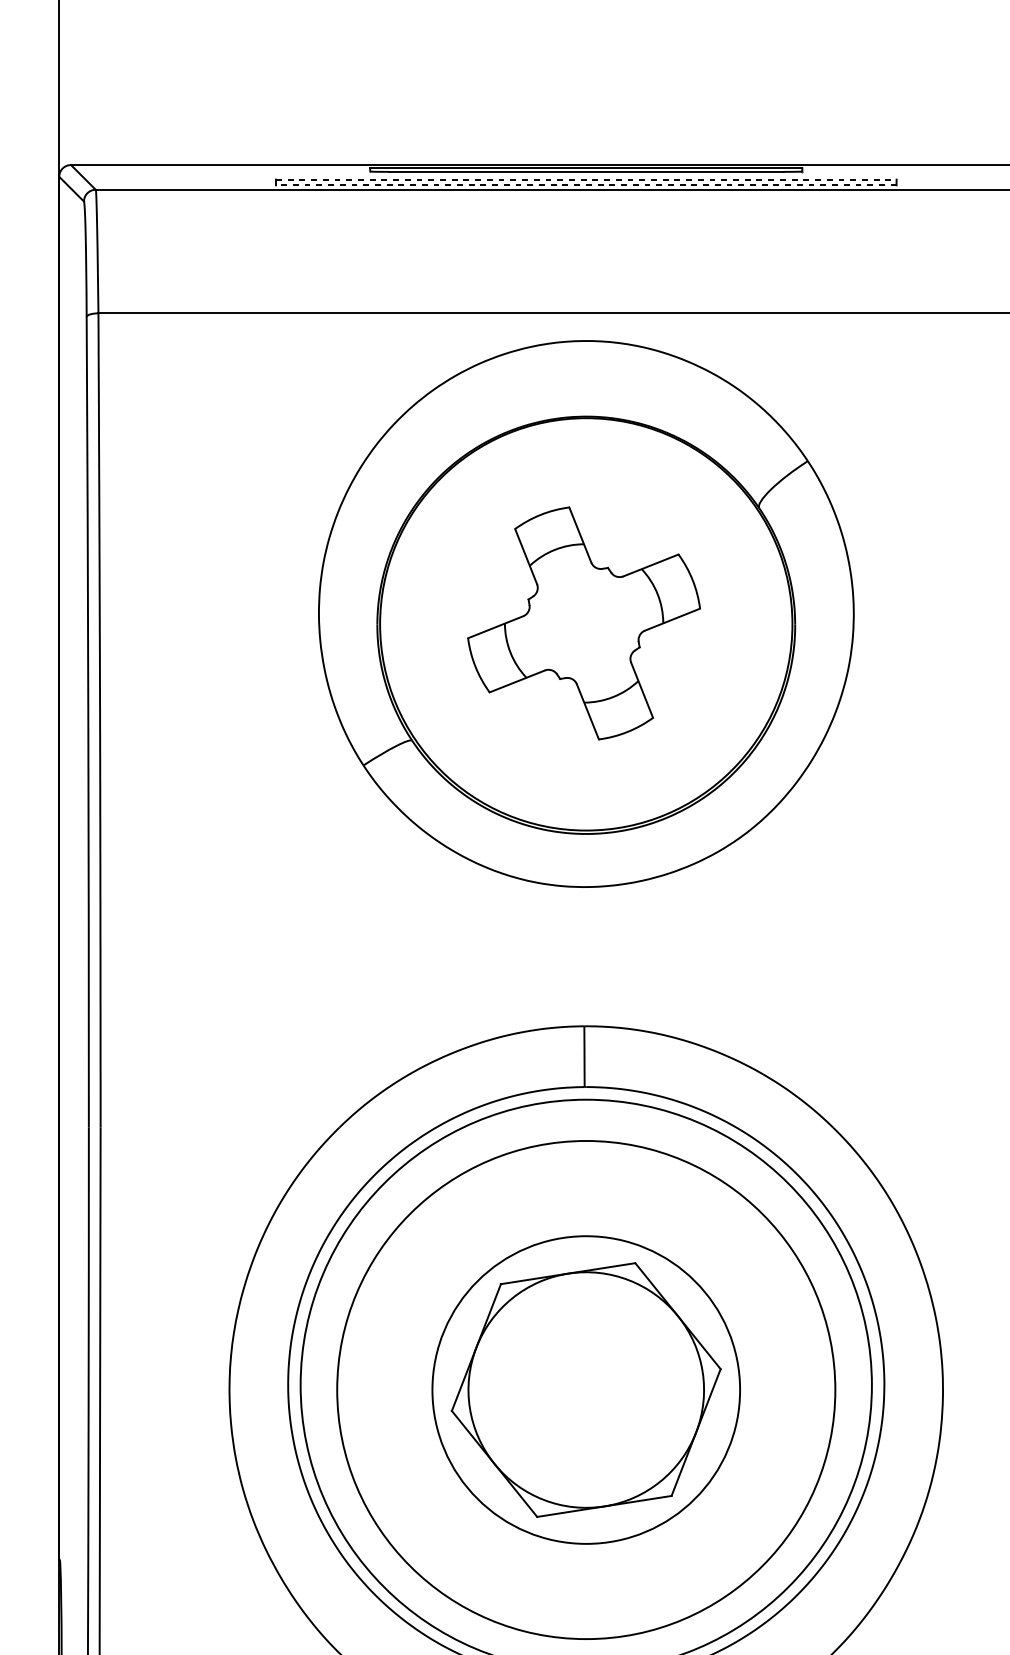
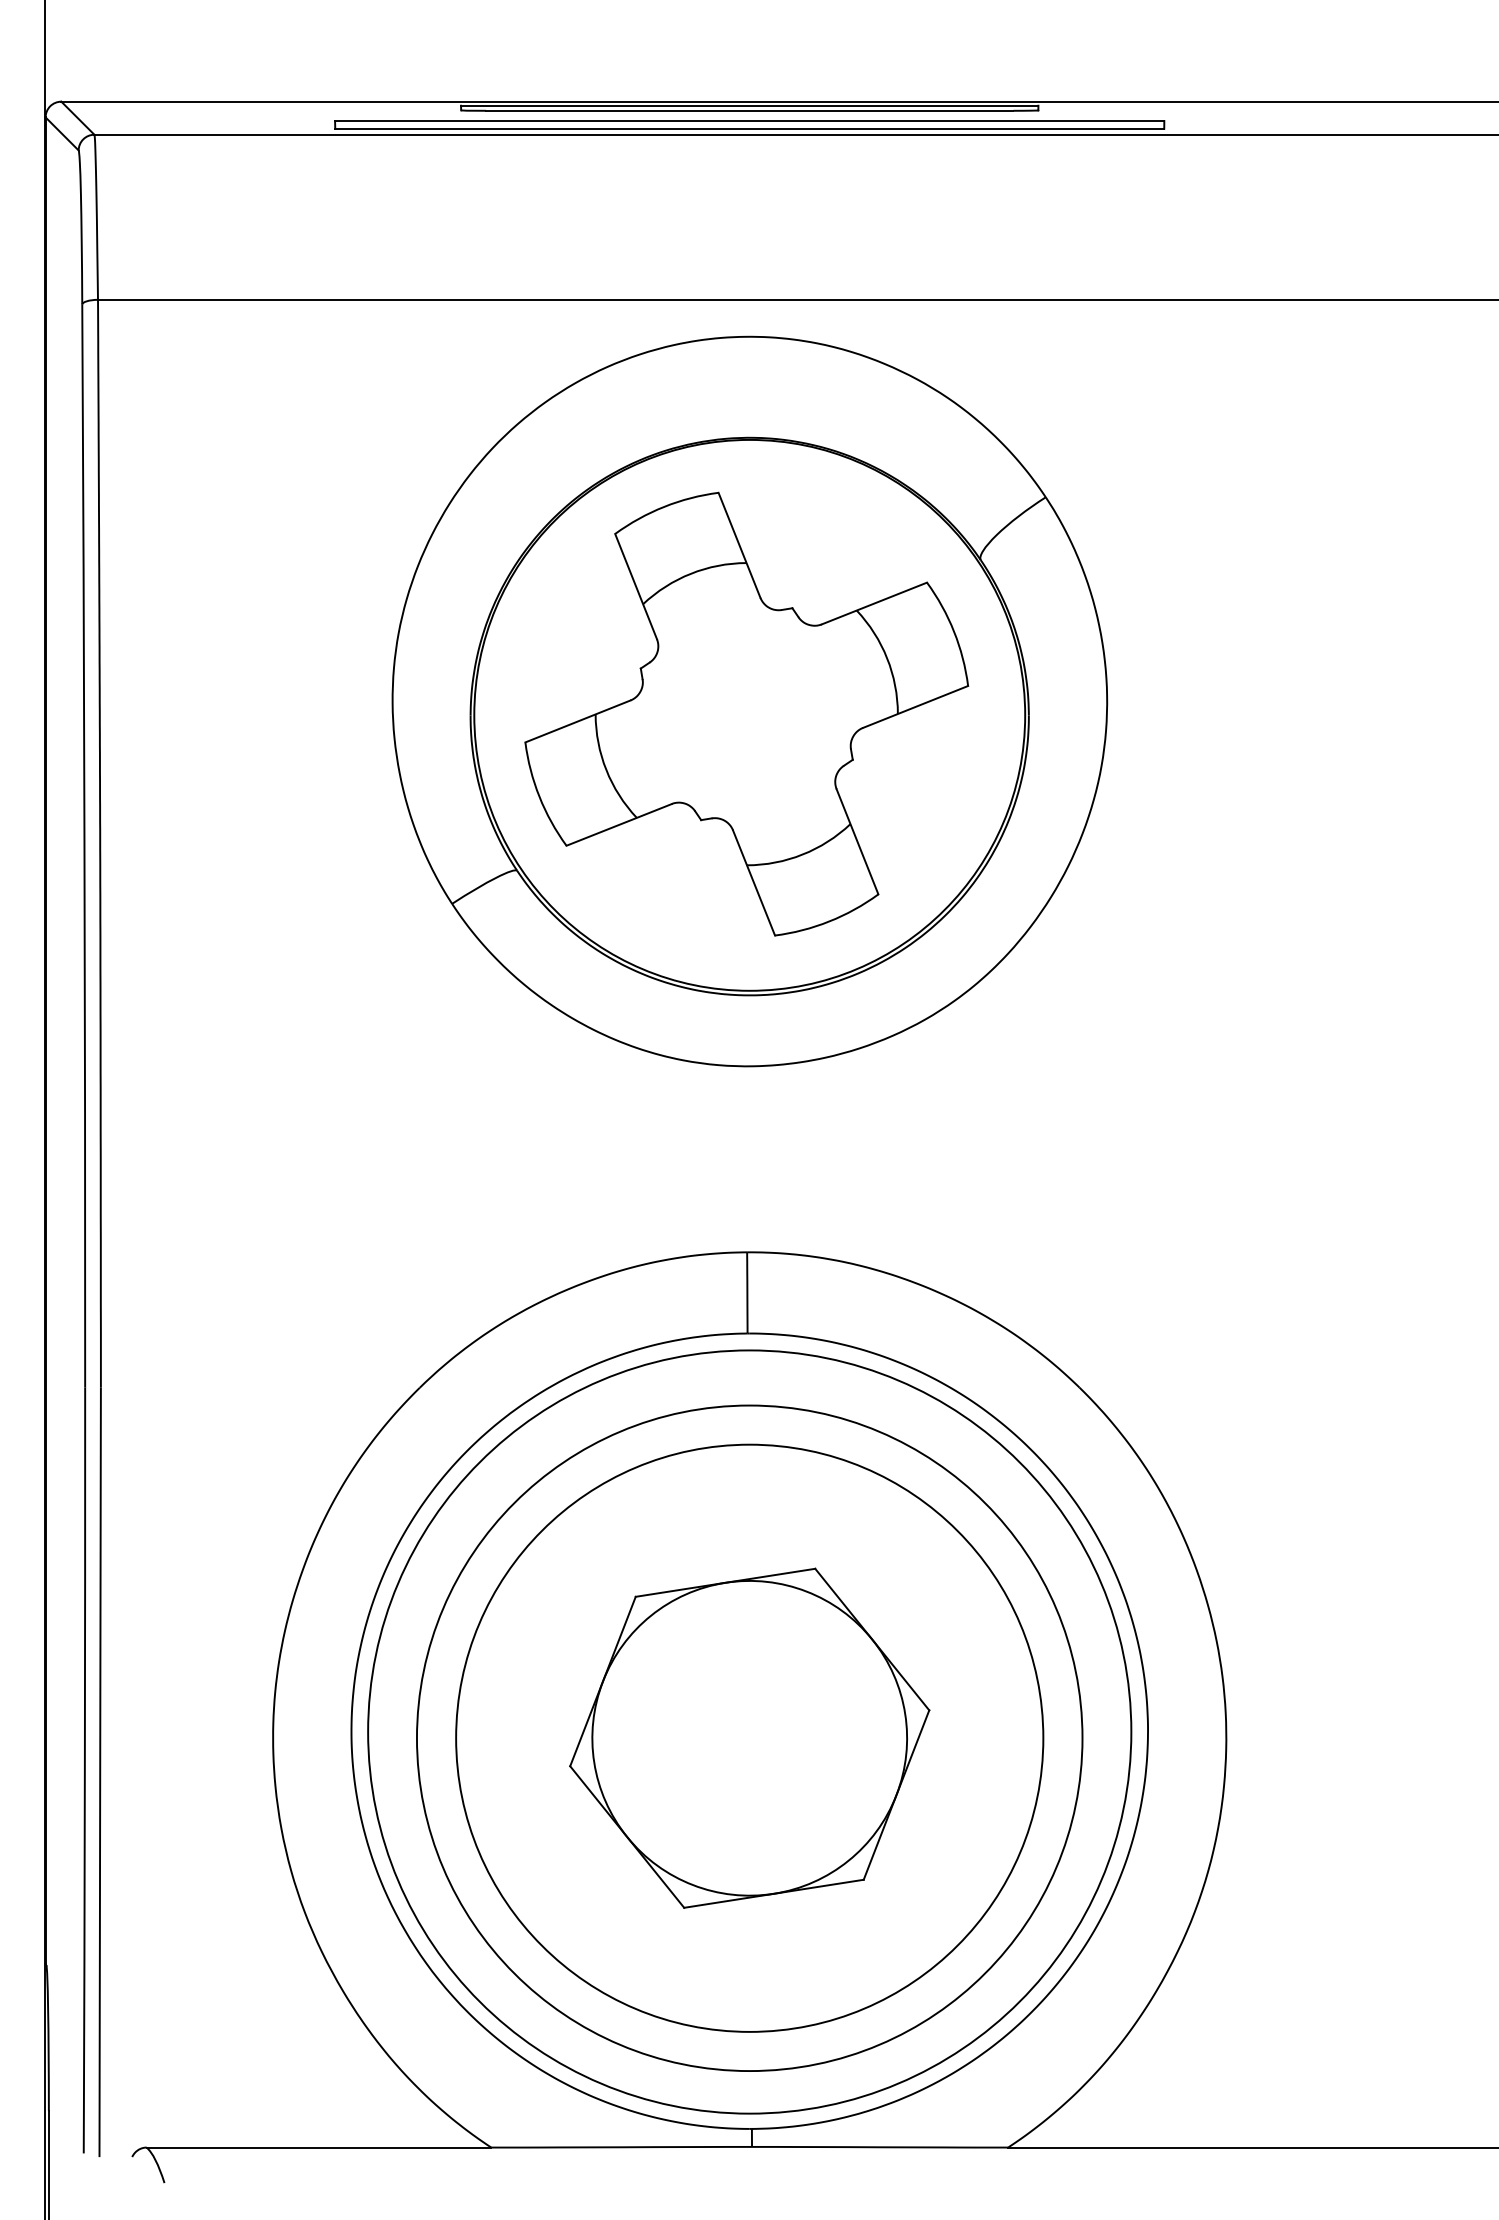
line: (586, 179) -> (749, 121), dashed -> solid
line: (586, 185) -> (749, 128), dashed -> solid
part: (583, 622) -> (746, 713), size x1.43
circle: (586, 1389) -> (749, 1737), size x1.43

